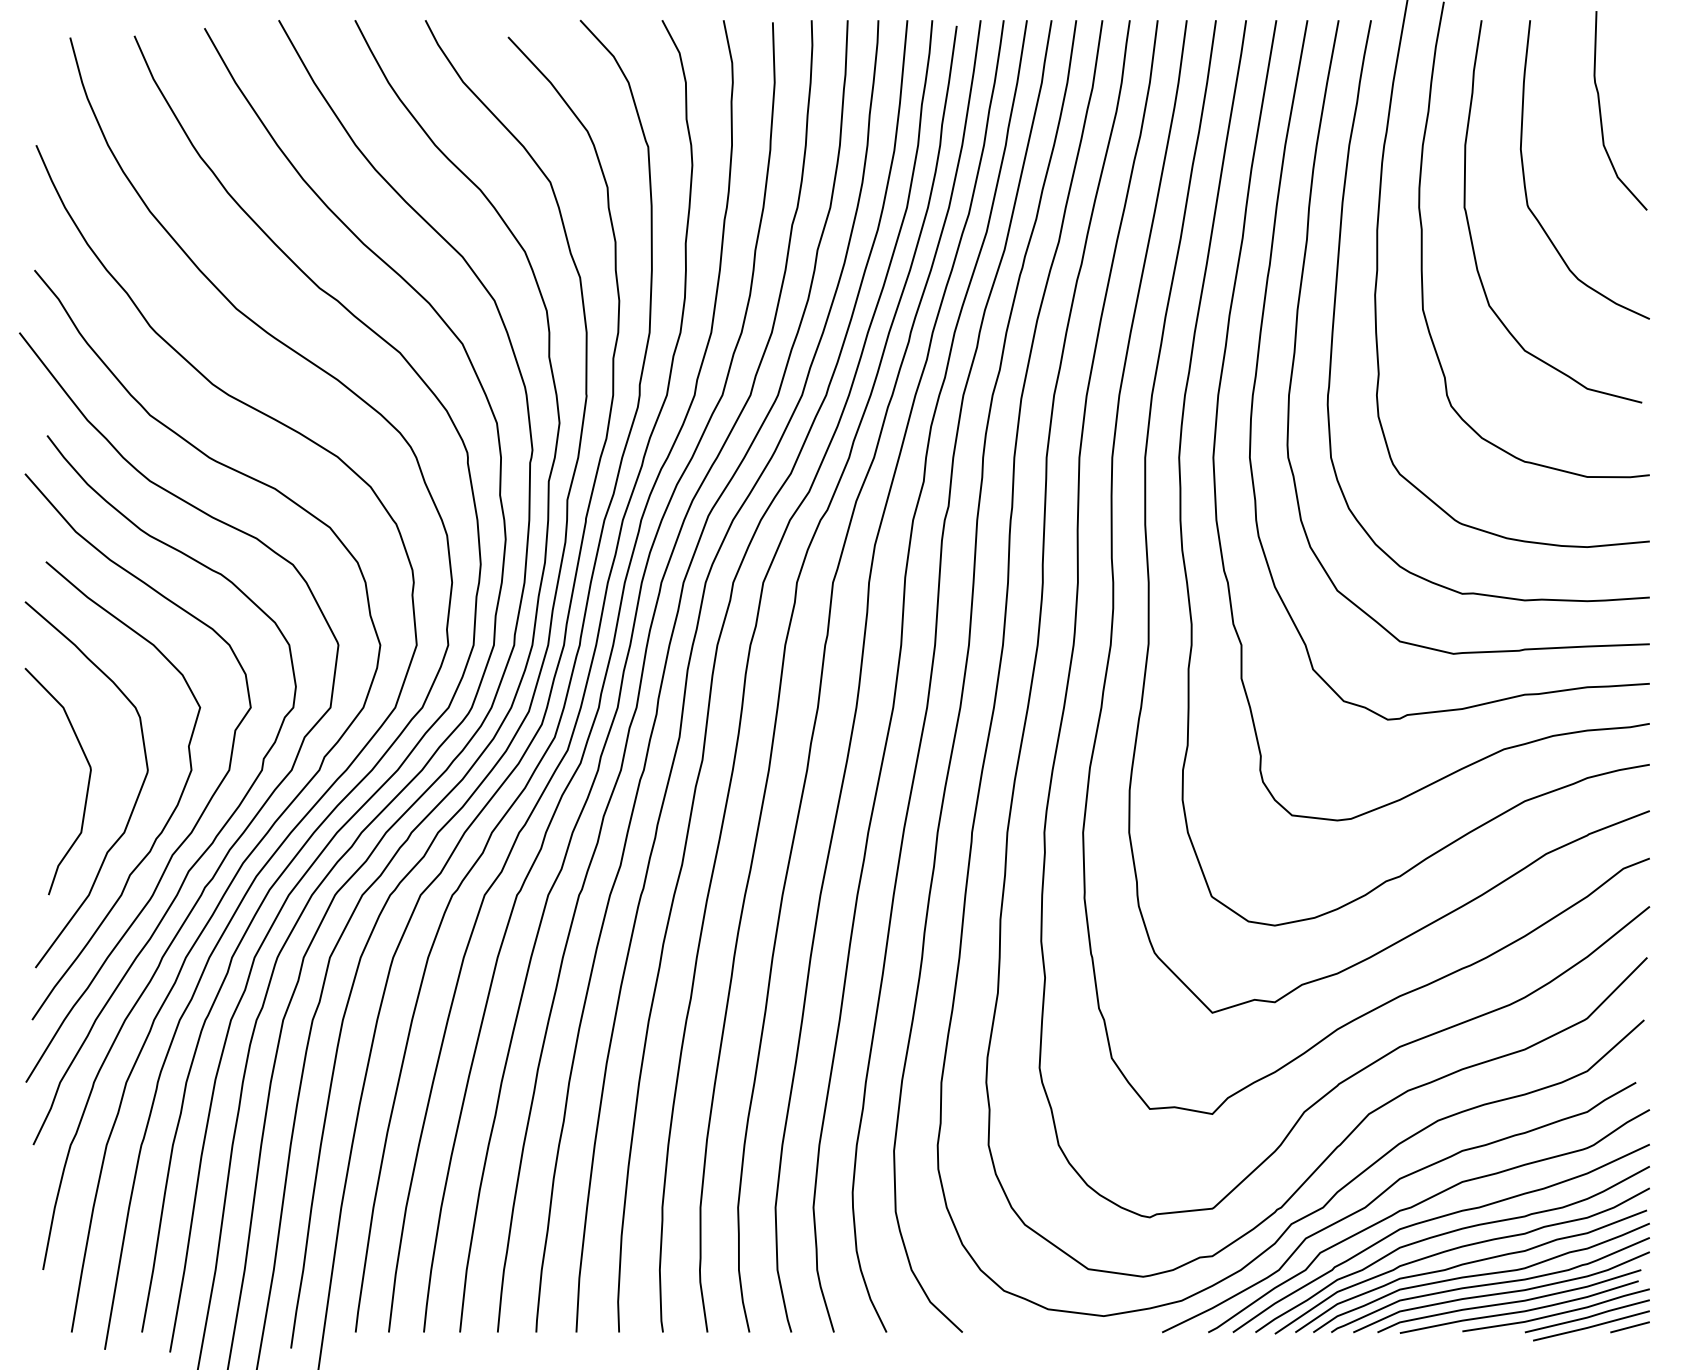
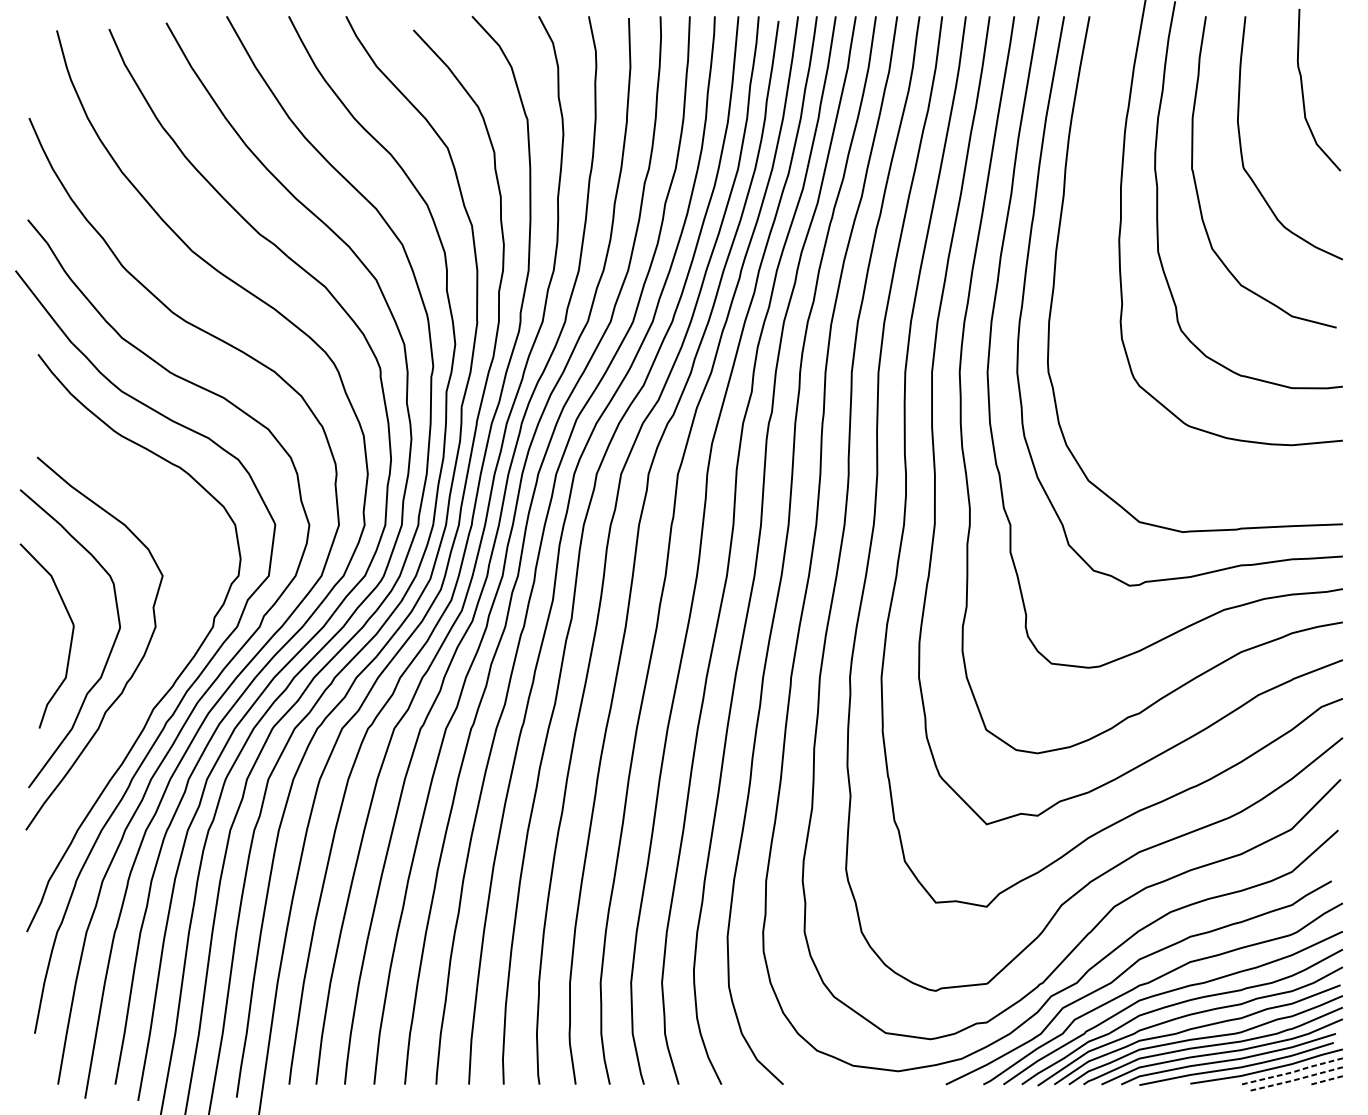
curve: (1336, 298) -> (1087, 242), removed
curve: (200, 814) -> (162, 662), removed
line: (1587, 1317) -> (1292, 1072), solid -> dashed
line: (1591, 1326) -> (1295, 1079), solid -> dashed
line: (1629, 1327) -> (1326, 1080), solid -> dashed

